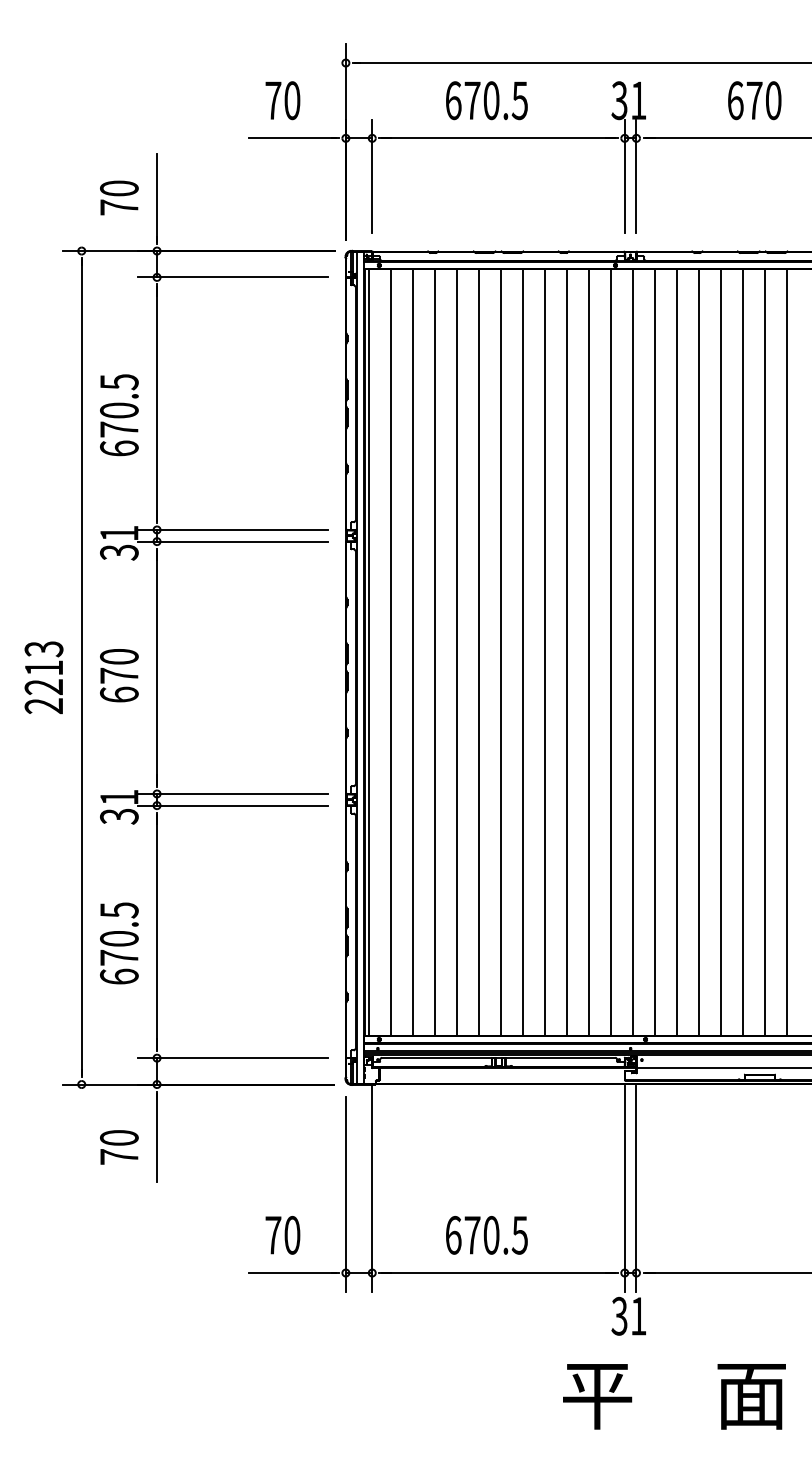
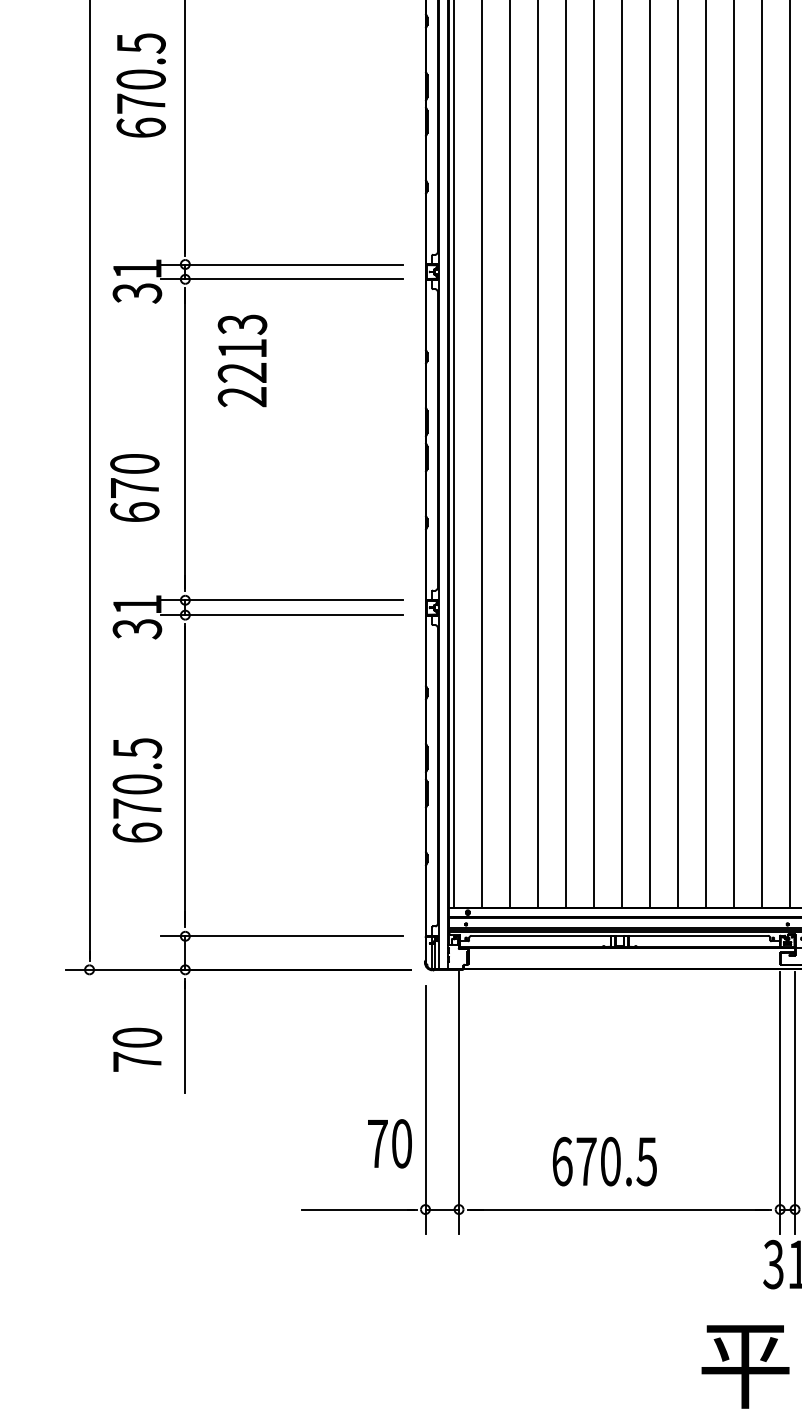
text: (119, 415) -> (141, 85), moved
text: (119, 675) -> (135, 487), moved
text: (43, 677) -> (241, 360), moved
text: (282, 1235) -> (389, 1144), moved

